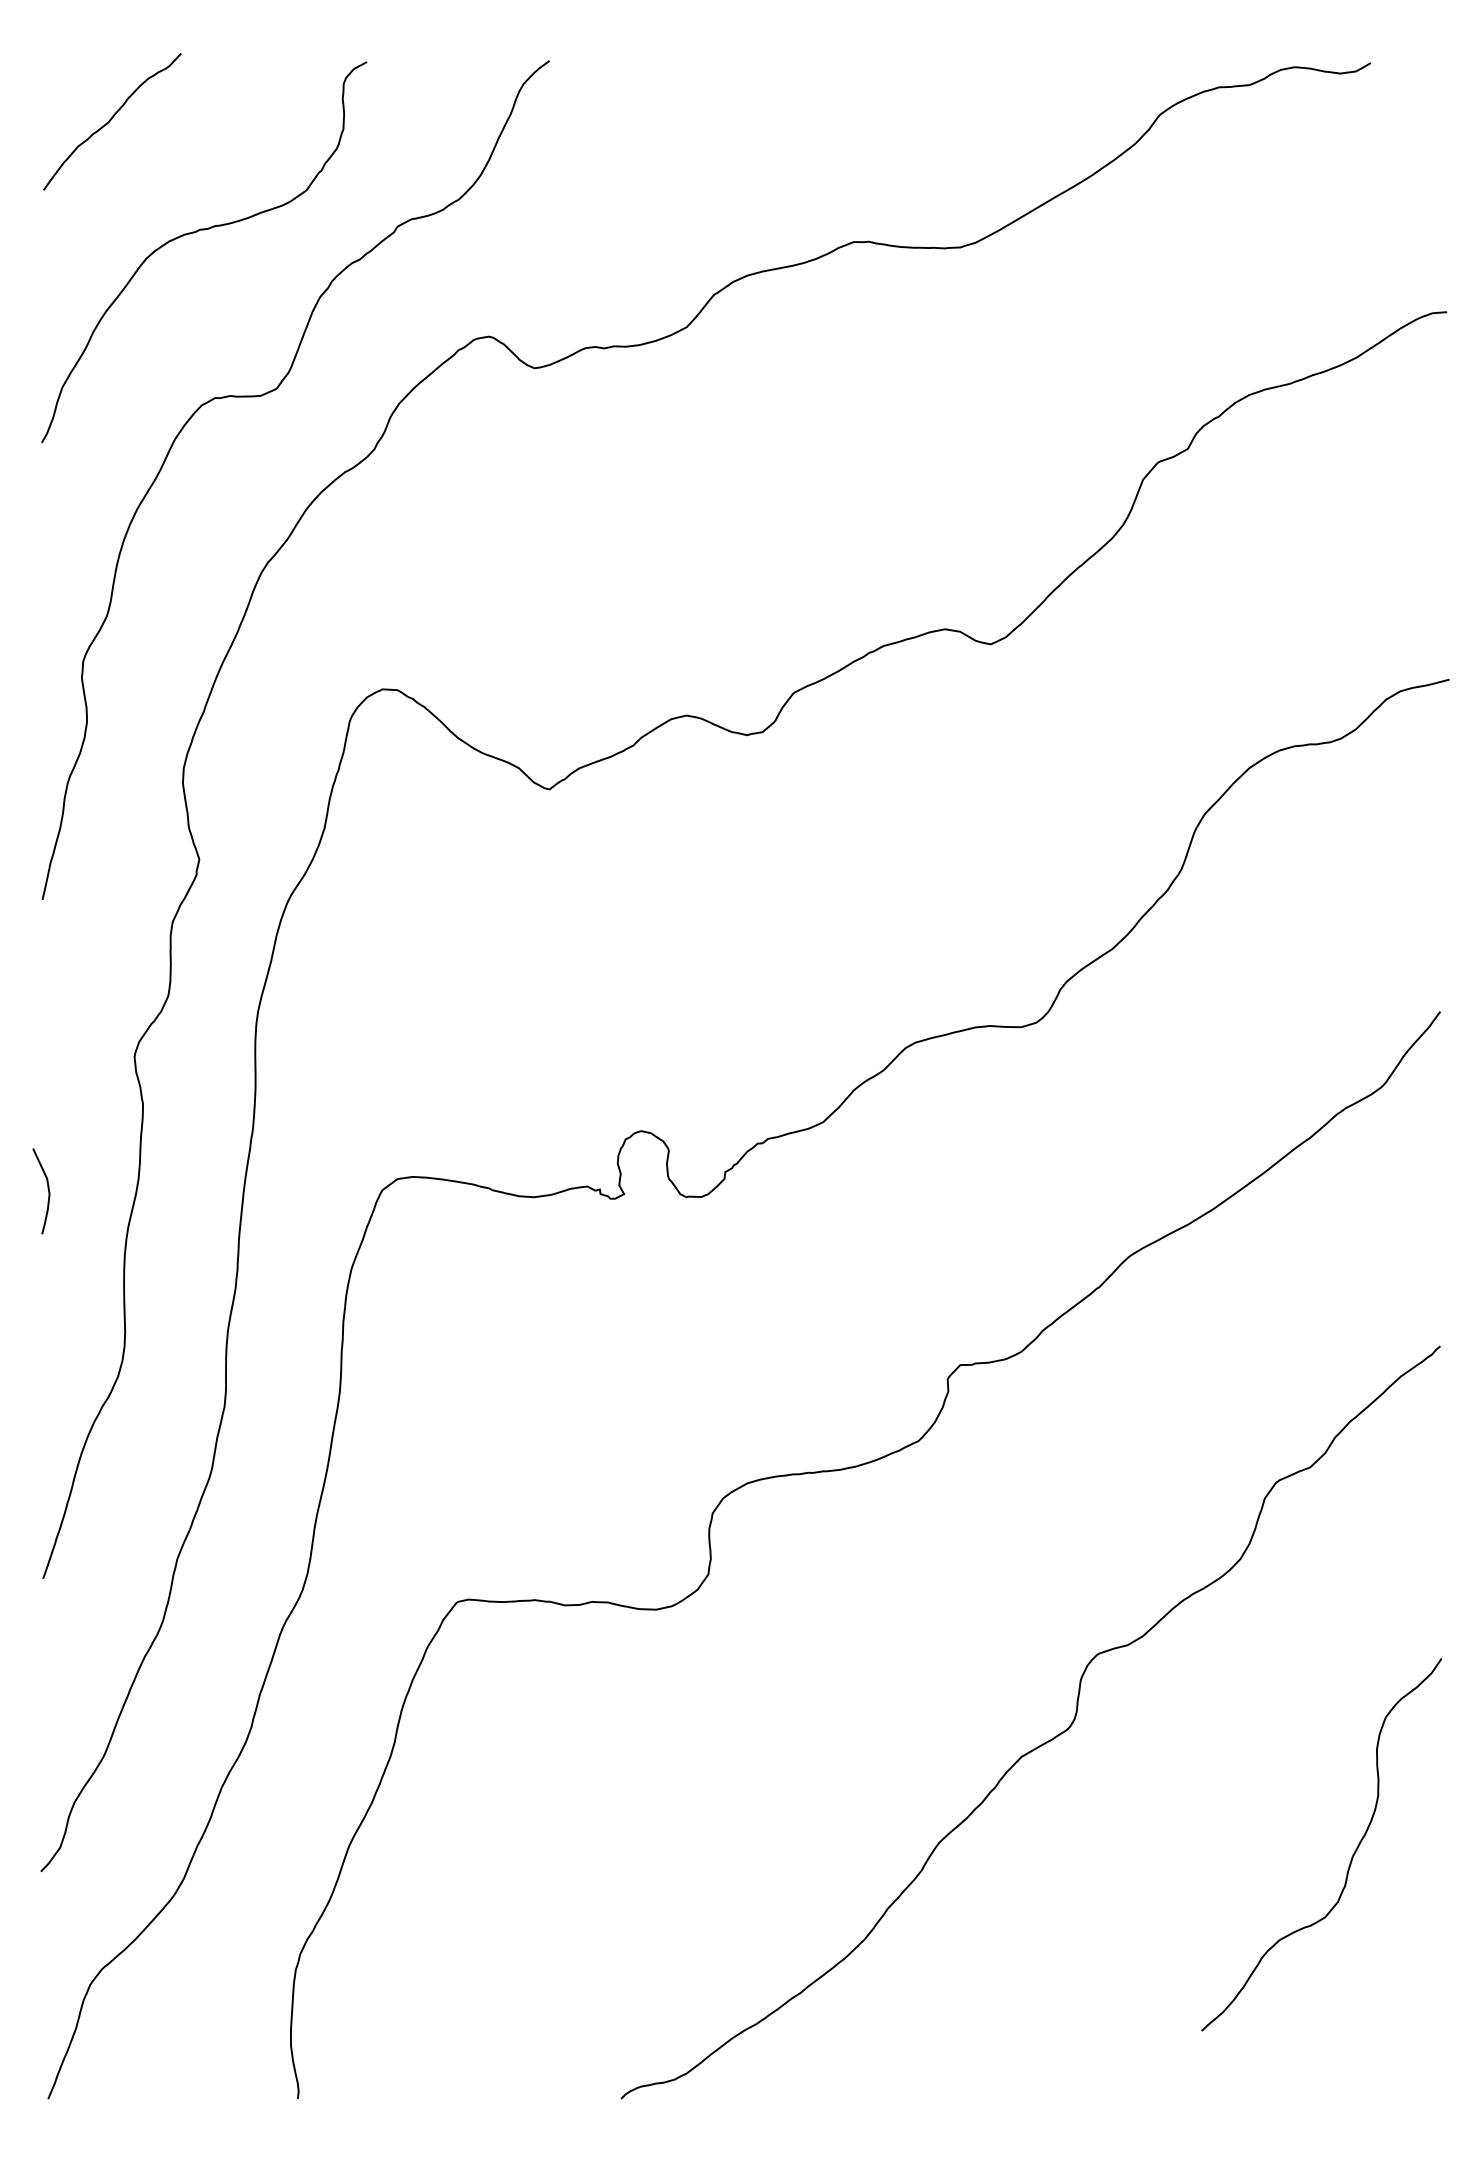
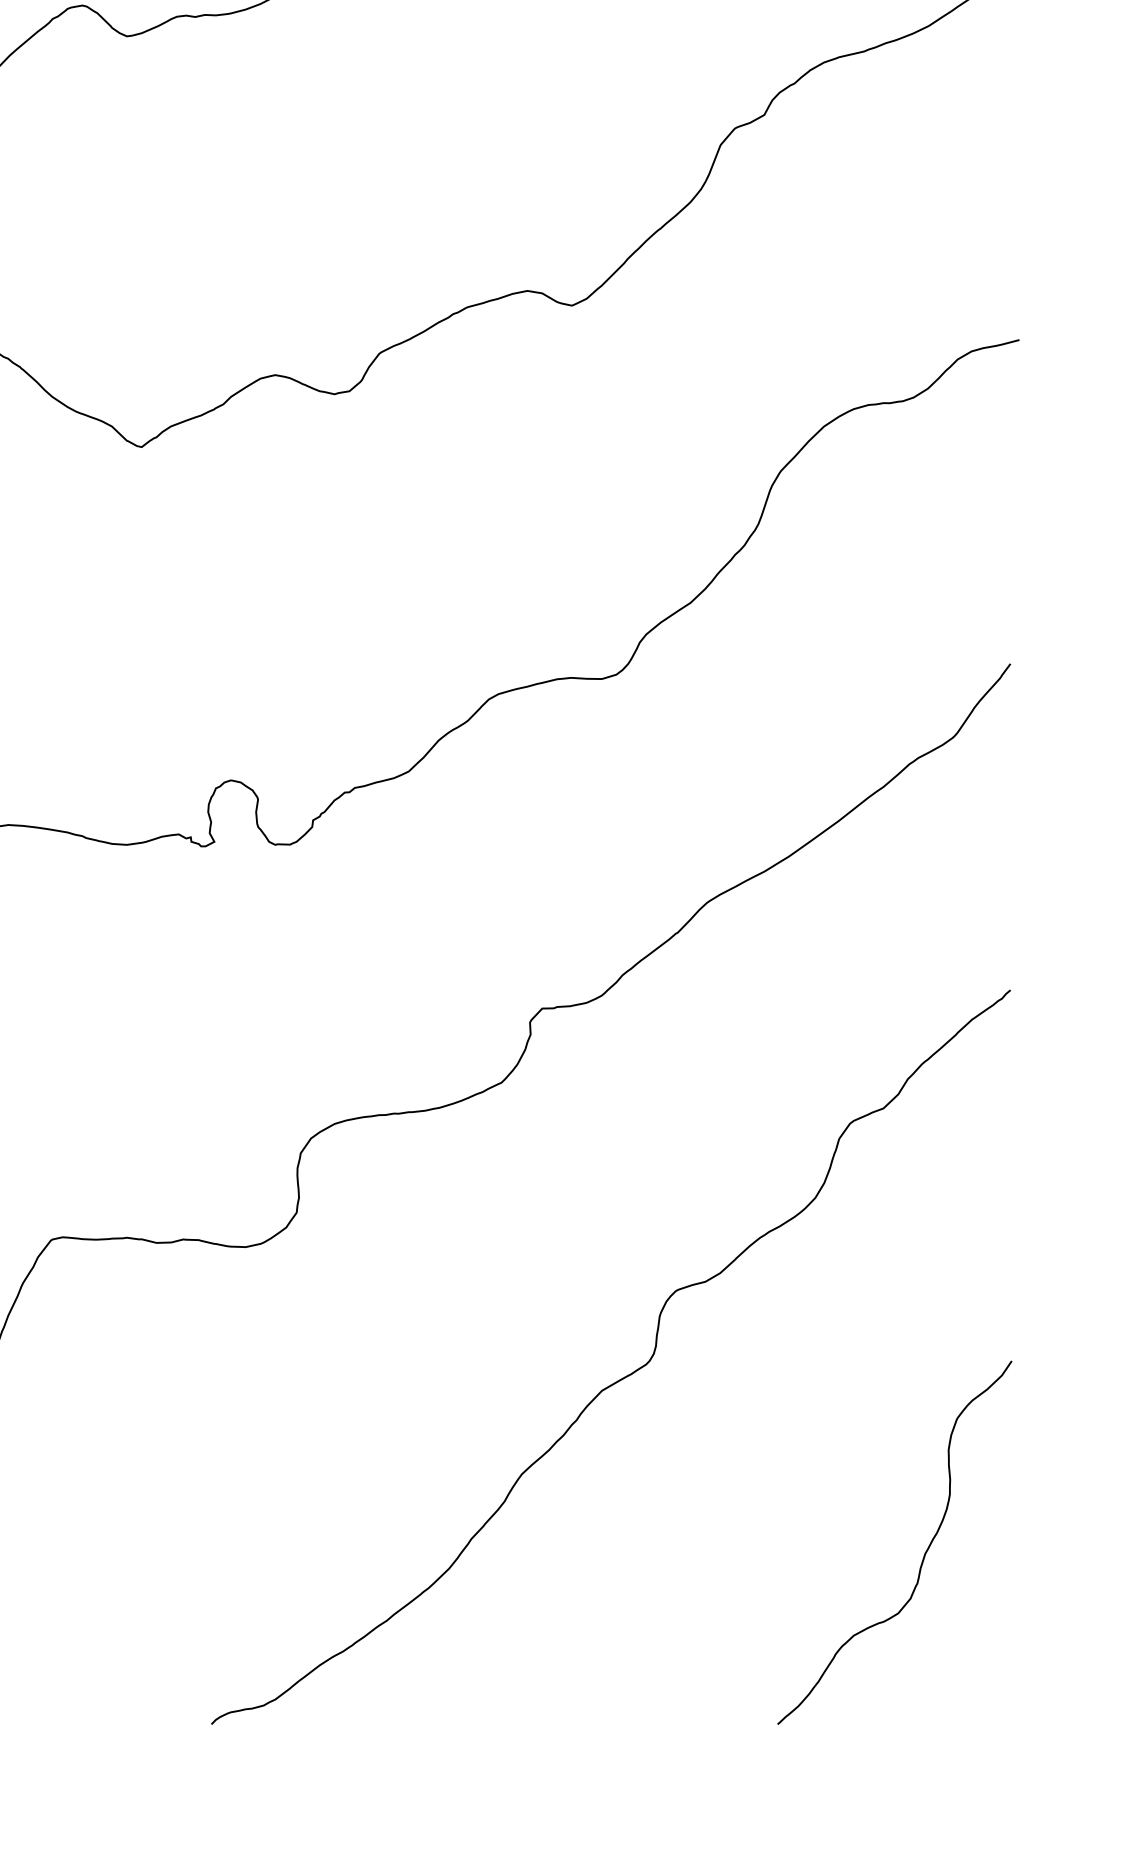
curve: (1352, 1854) -> (924, 1552), moved

